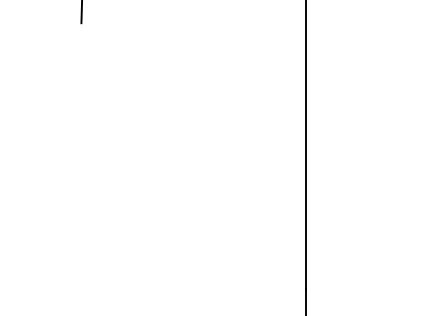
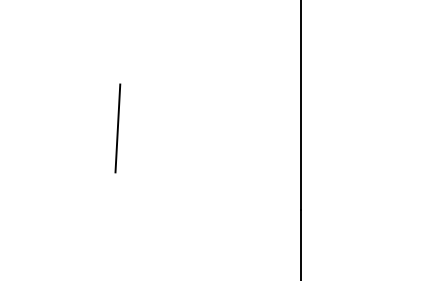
line: (74, 186) -> (117, 128), added

